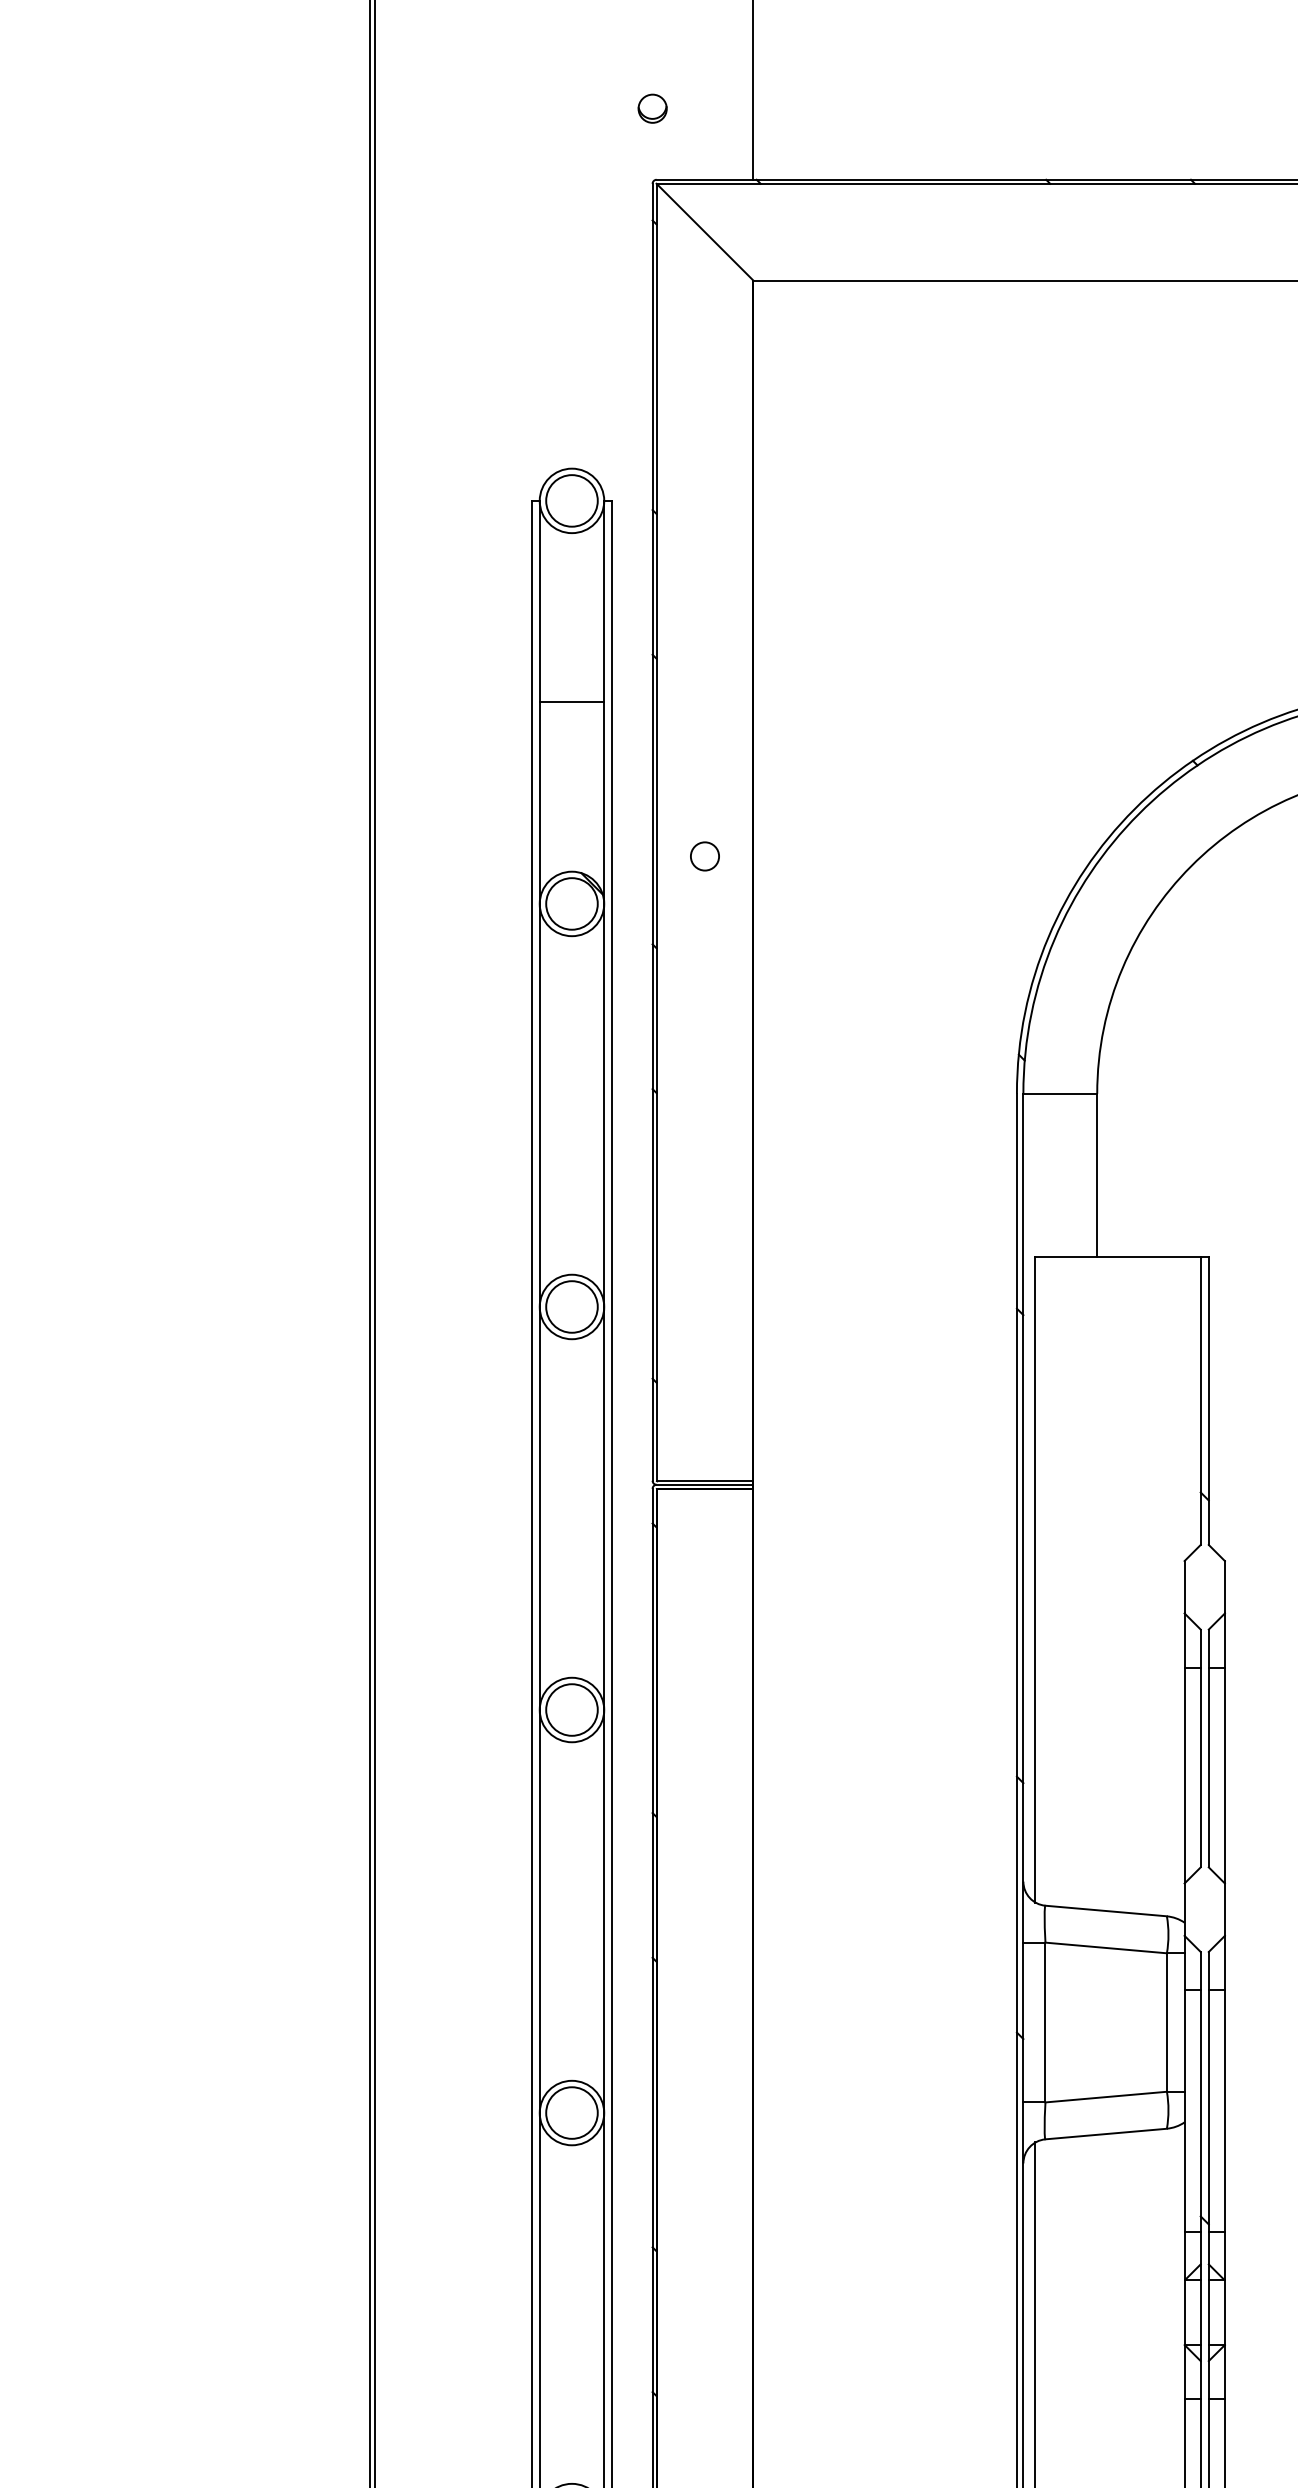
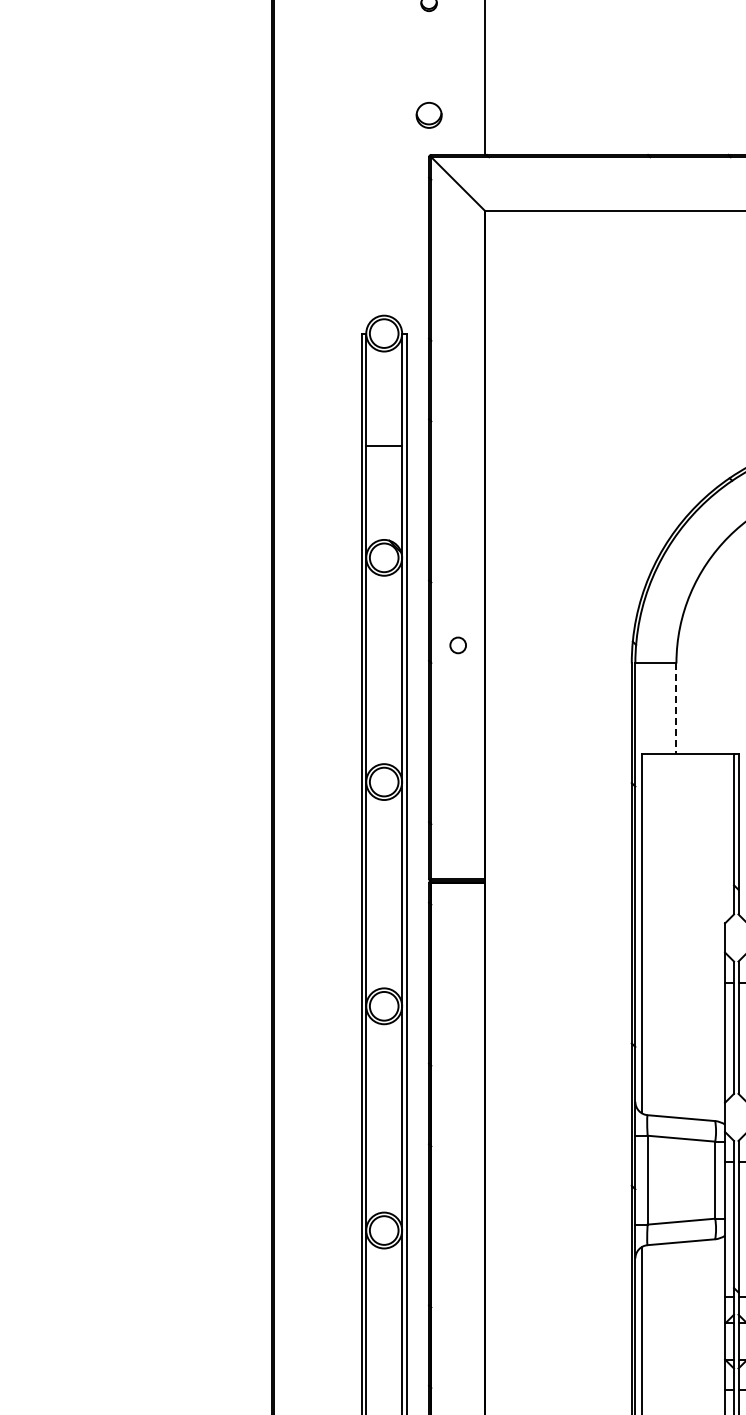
part: (651, 108) -> (428, 115), size x1.6
circle: (703, 856) -> (457, 645), moved
line: (1097, 1176) -> (676, 709), solid -> dashed

